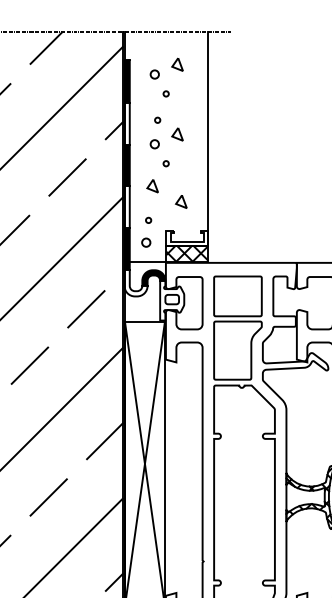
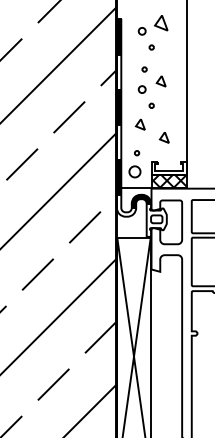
part: (177, 64) -> (161, 22), size x1.4
circle: (146, 242) -> (135, 171), size x1.6

